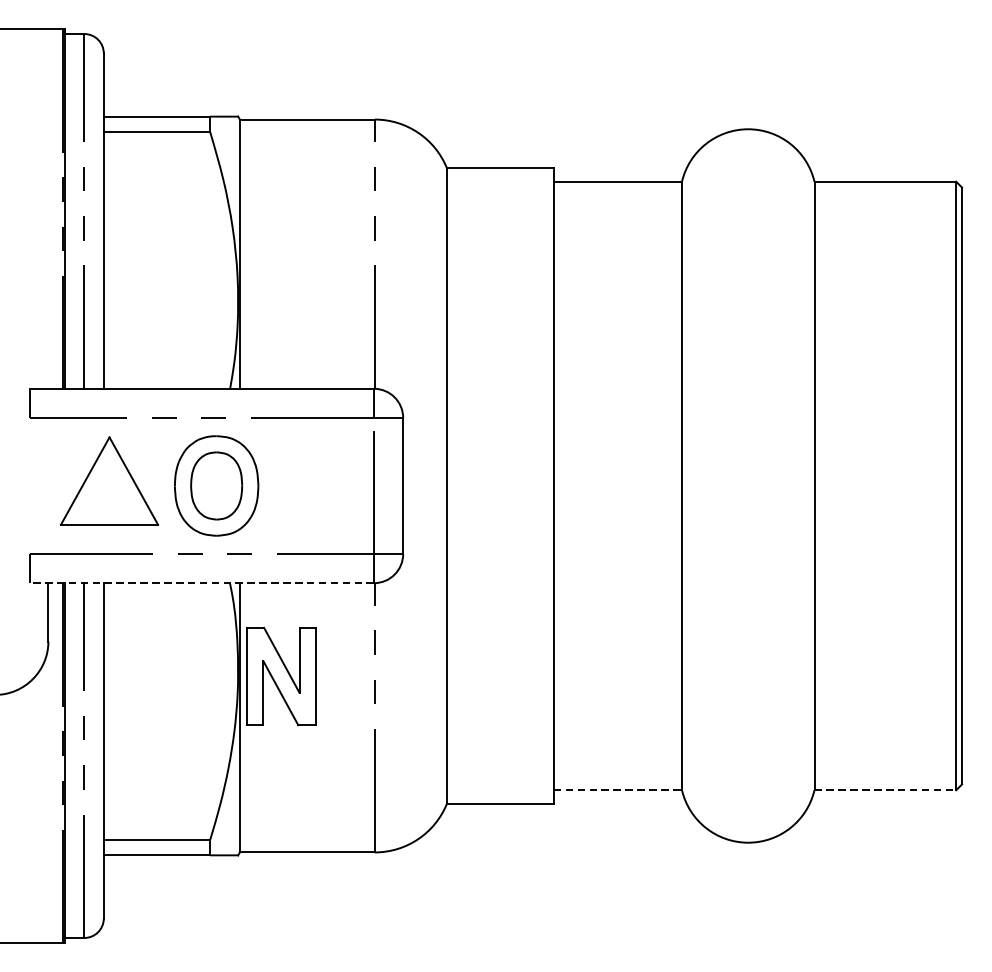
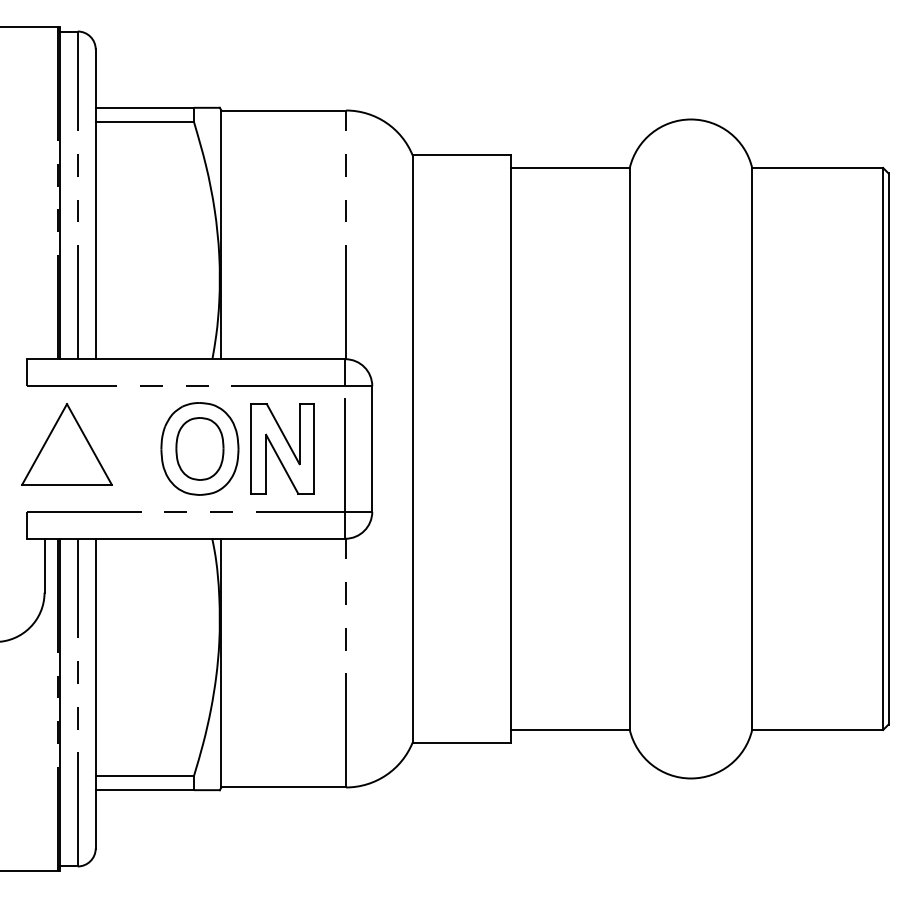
part: (108, 481) -> (66, 444), moved
line: (202, 582) -> (186, 538), dashed -> solid
part: (281, 675) -> (282, 448), moved
line: (618, 790) -> (571, 730), dashed -> solid
line: (886, 790) -> (818, 730), dashed -> solid

